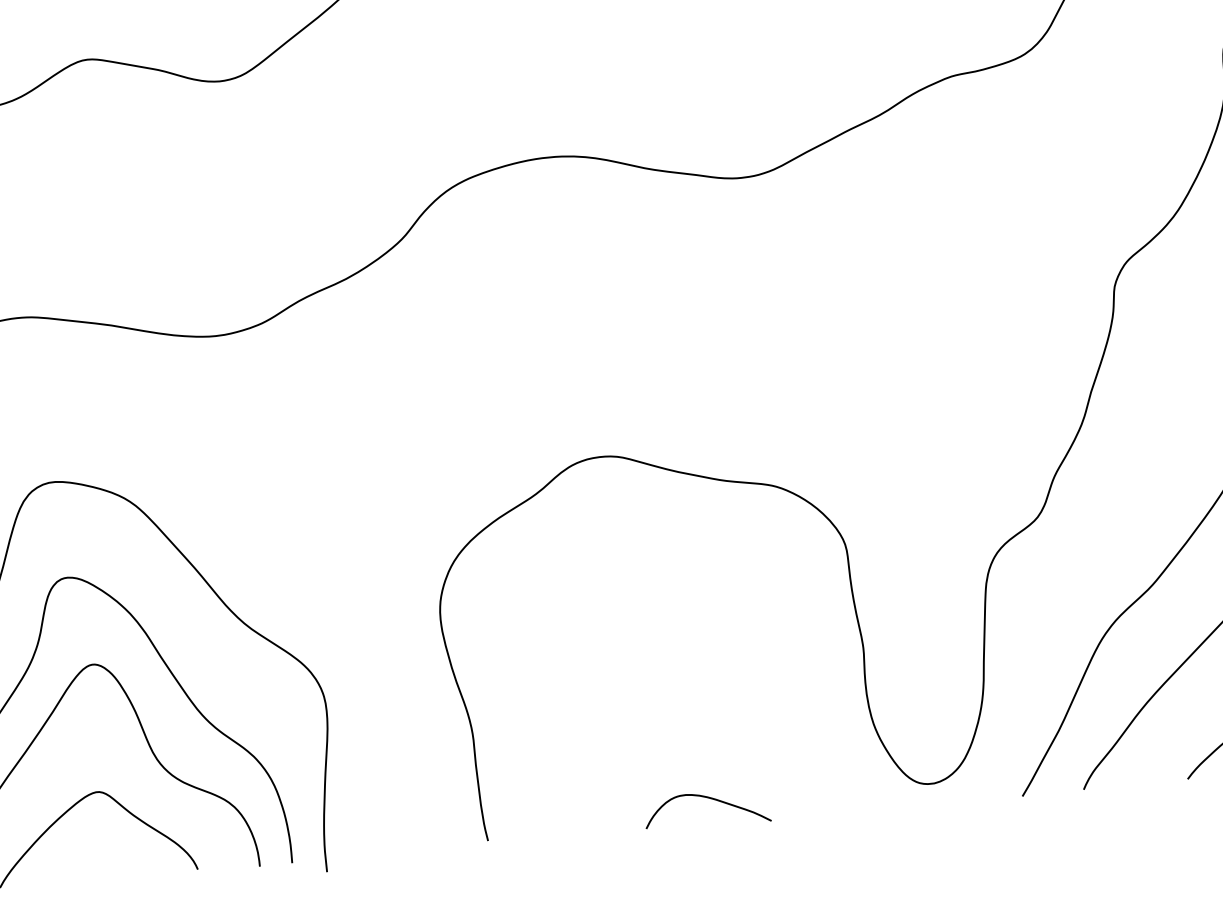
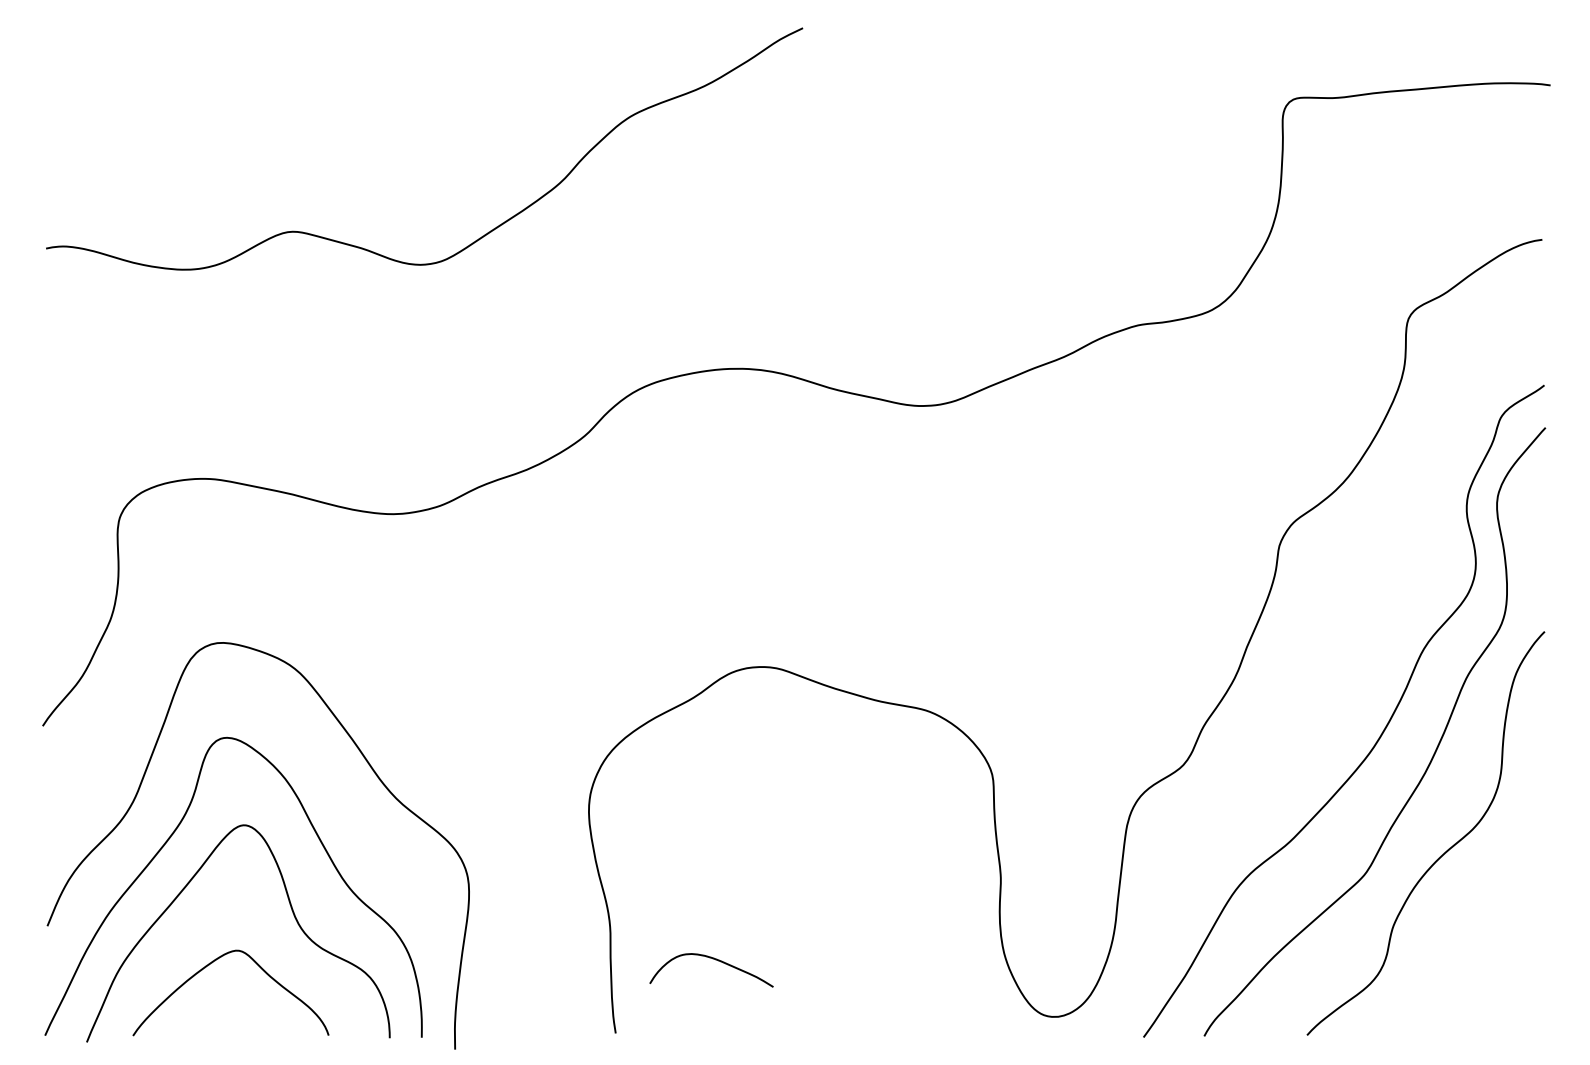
curve: (710, 799) -> (715, 960), moved

